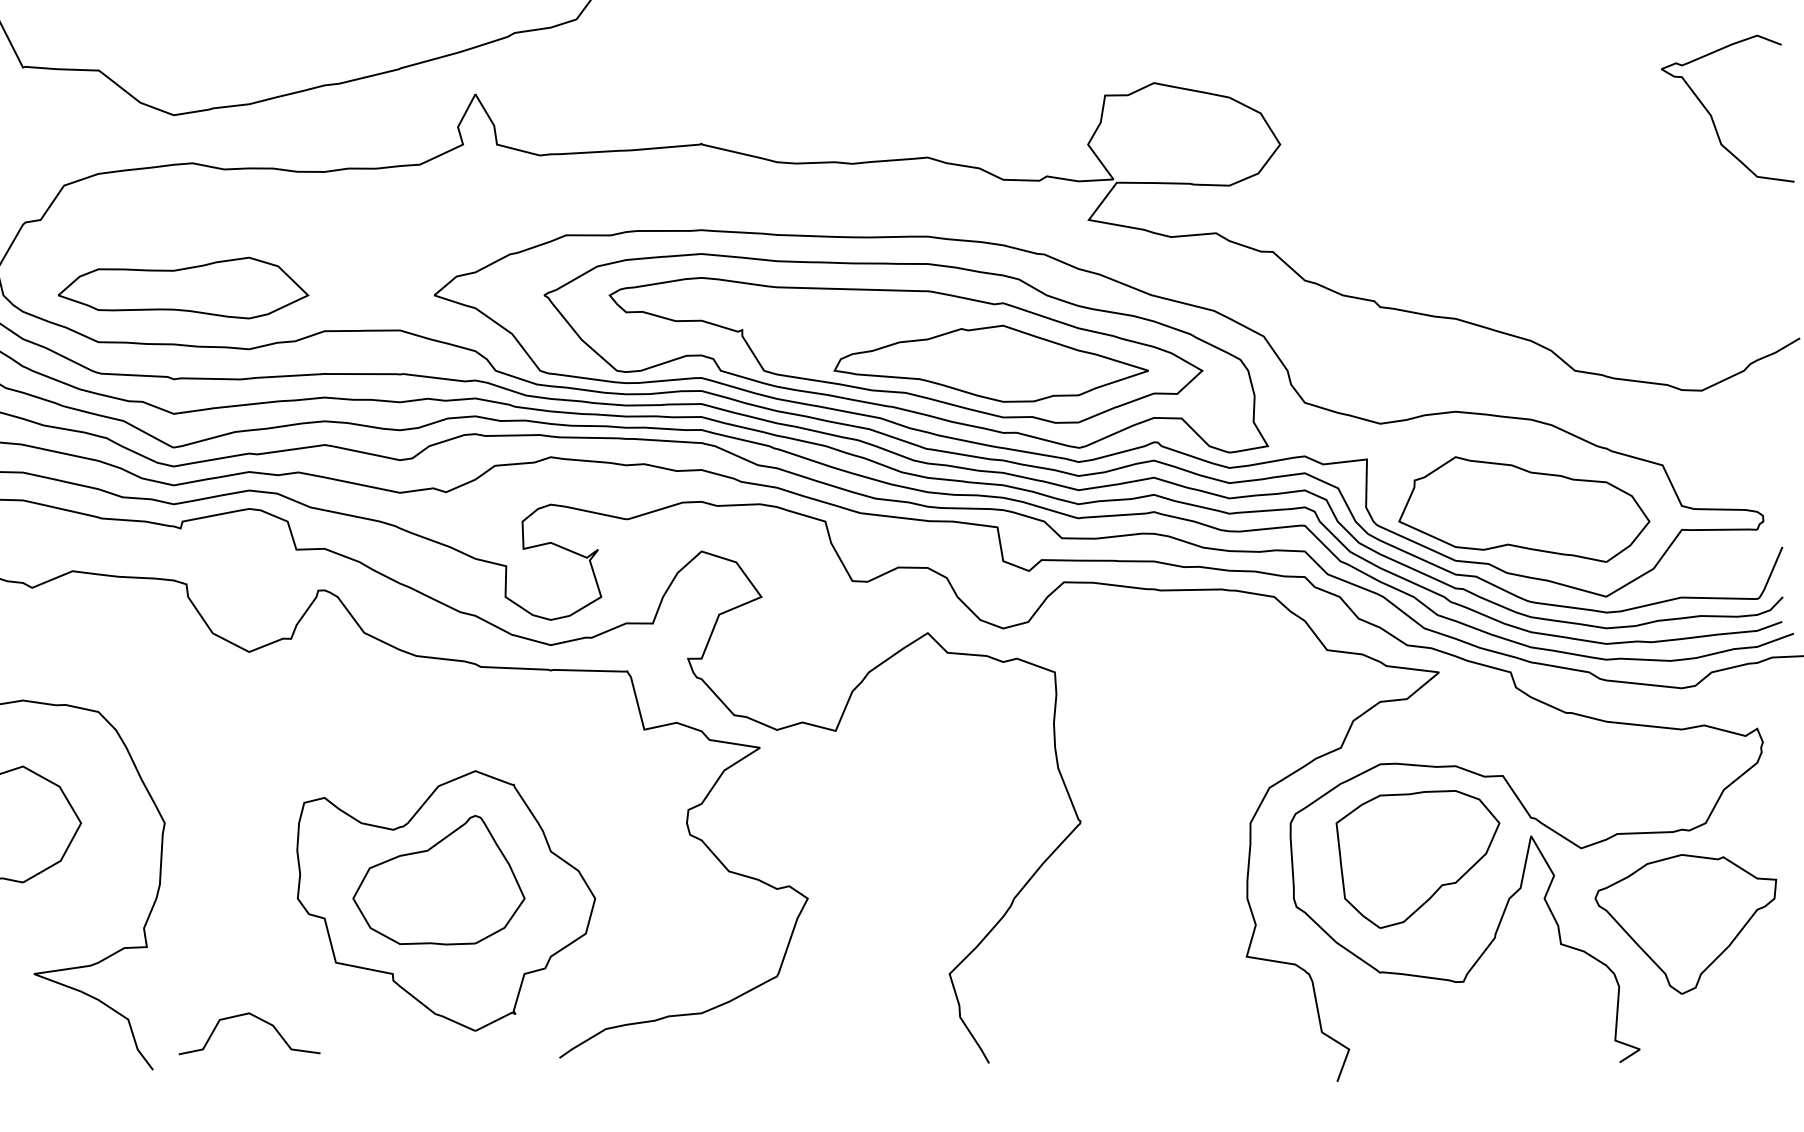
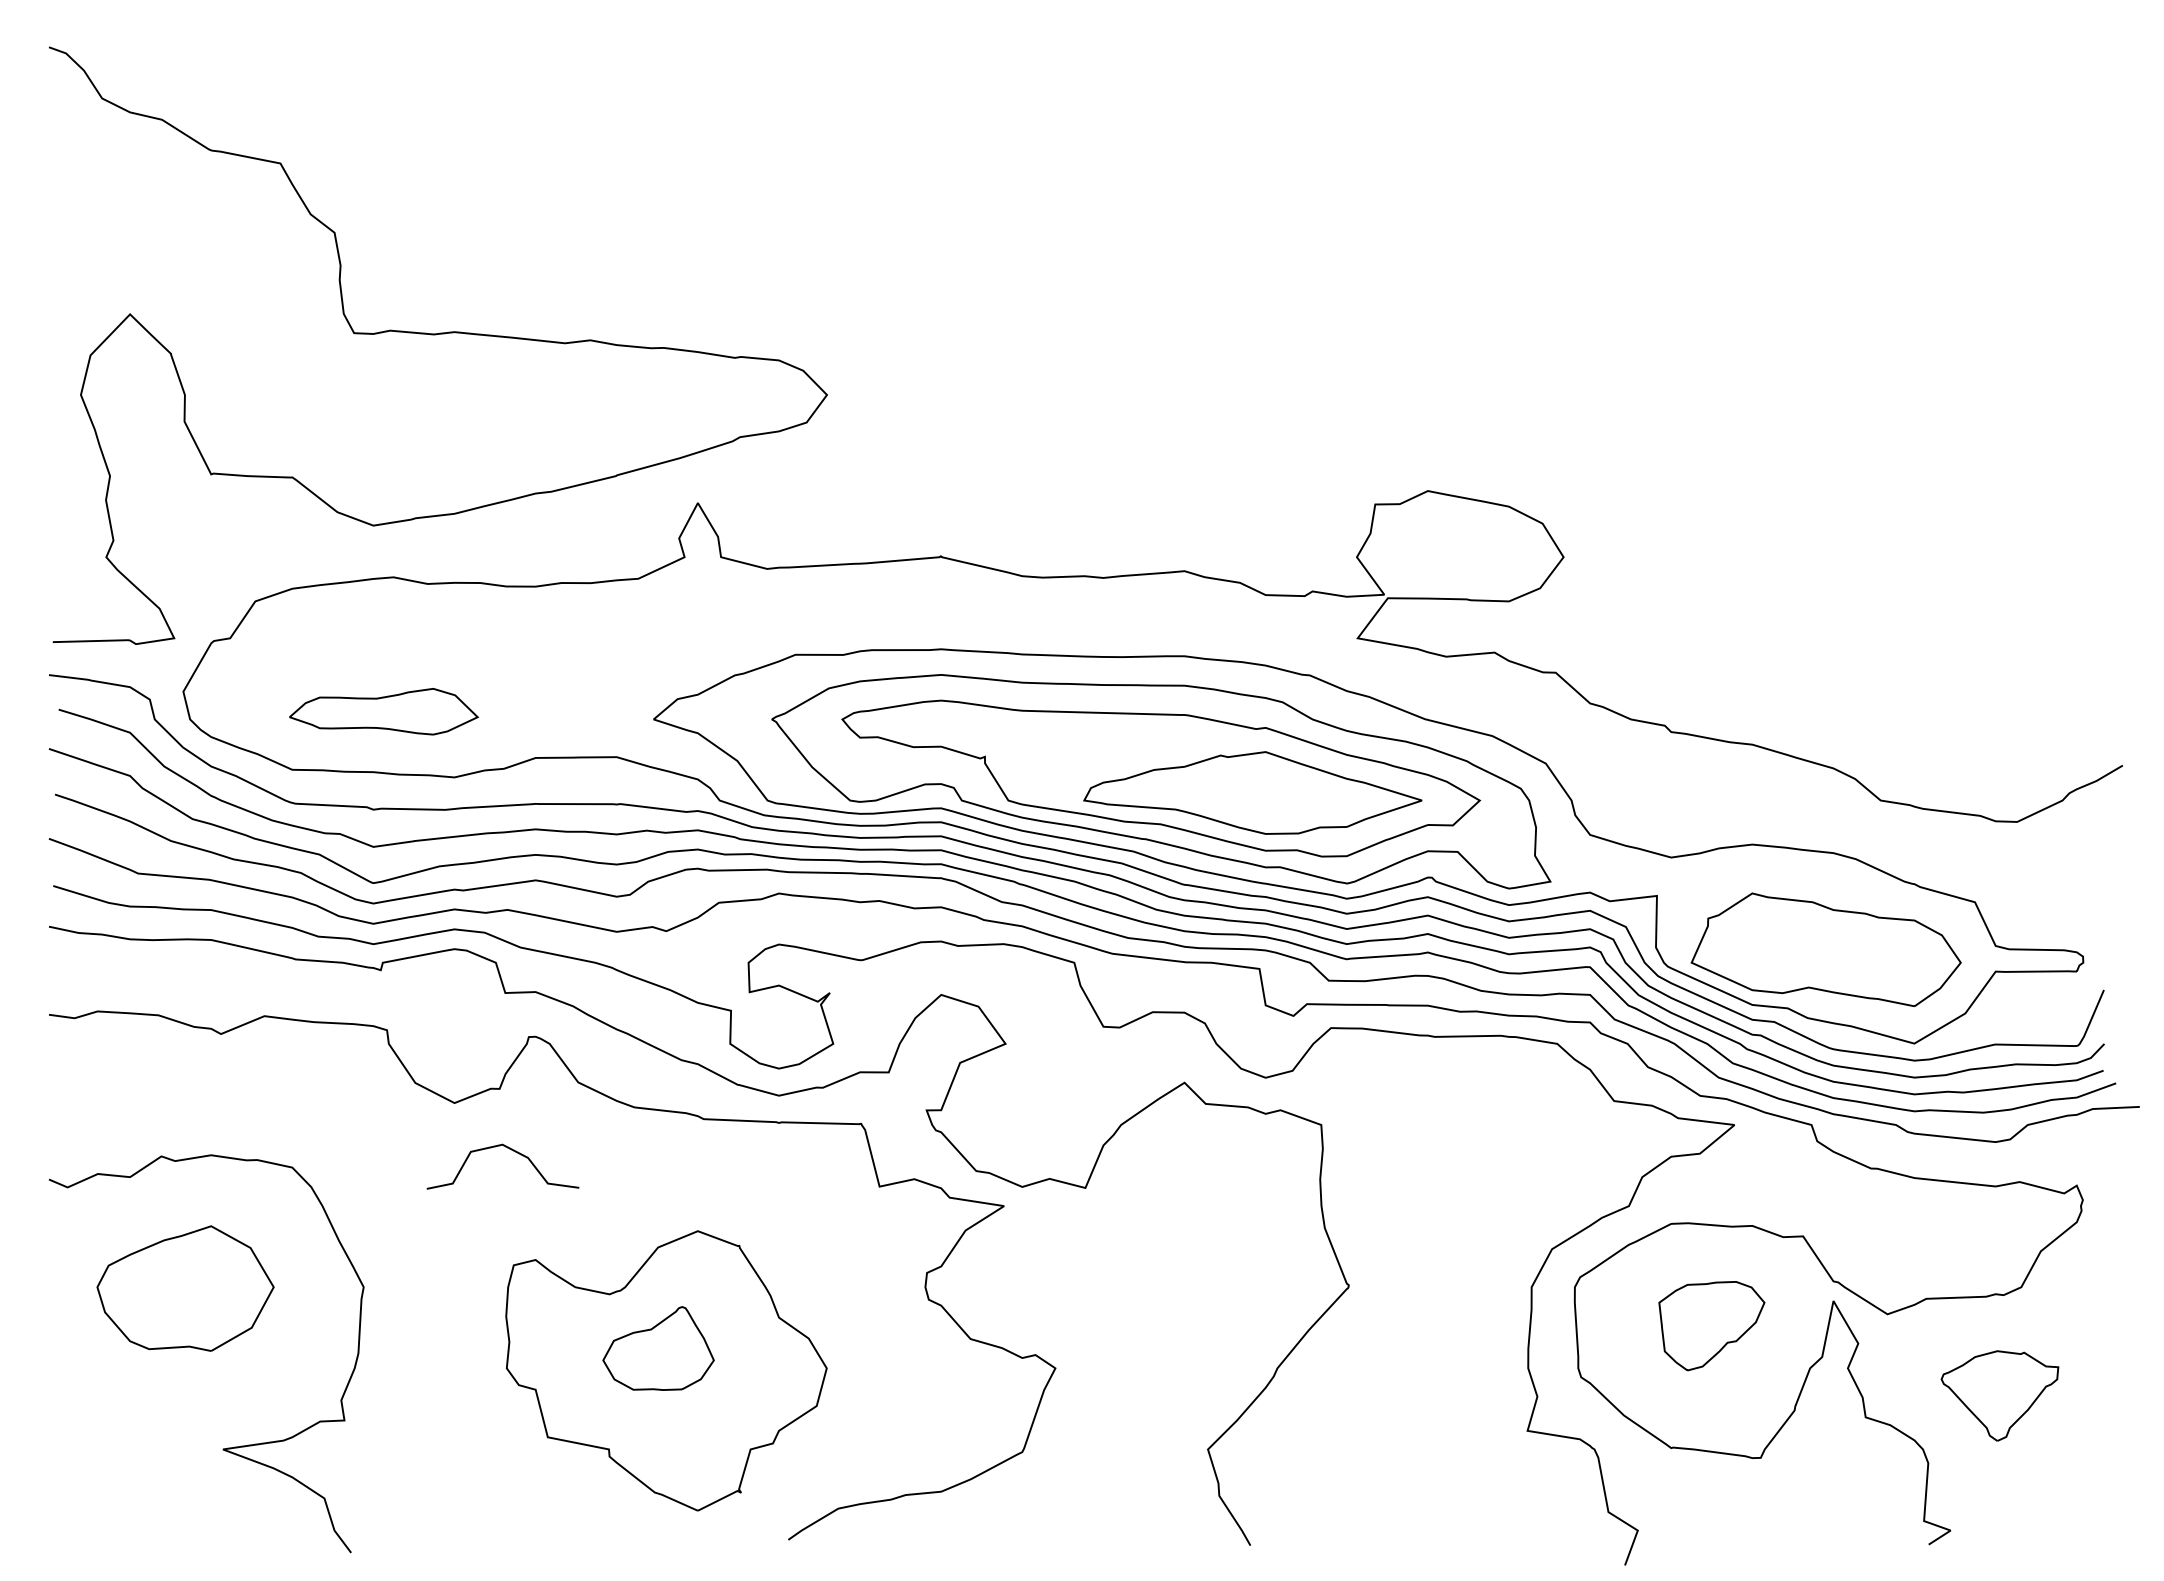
curve: (1712, 116) -> (2028, 526), removed
part: (183, 288) -> (383, 711), size x0.7
part: (1417, 858) -> (1711, 1325), size x0.6
part: (438, 880) -> (658, 1348), size x0.6
part: (1685, 923) -> (1999, 1395), size x0.6
curve: (257, 1018) -> (511, 1150), moved

